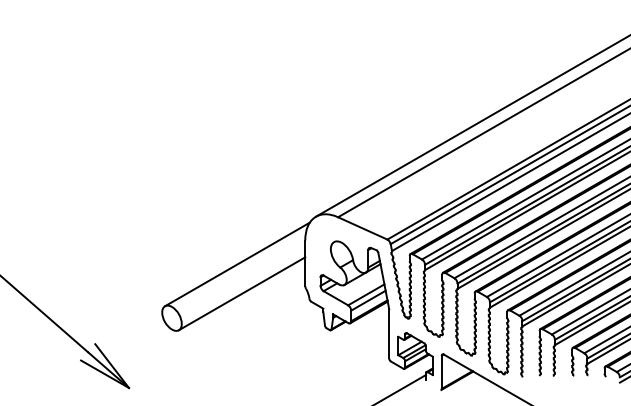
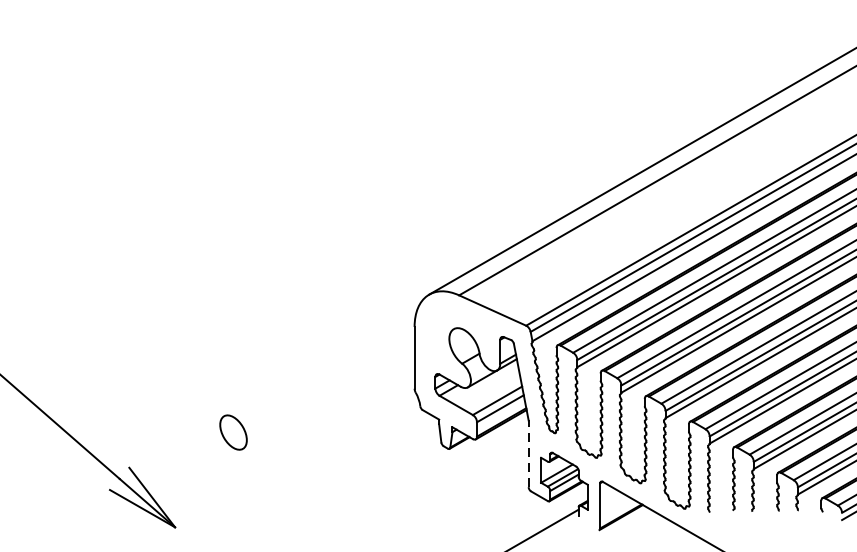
line: (237, 264) -> (322, 359), removed
line: (241, 293) -> (327, 398), removed
line: (389, 333) -> (529, 453), solid -> dashed

